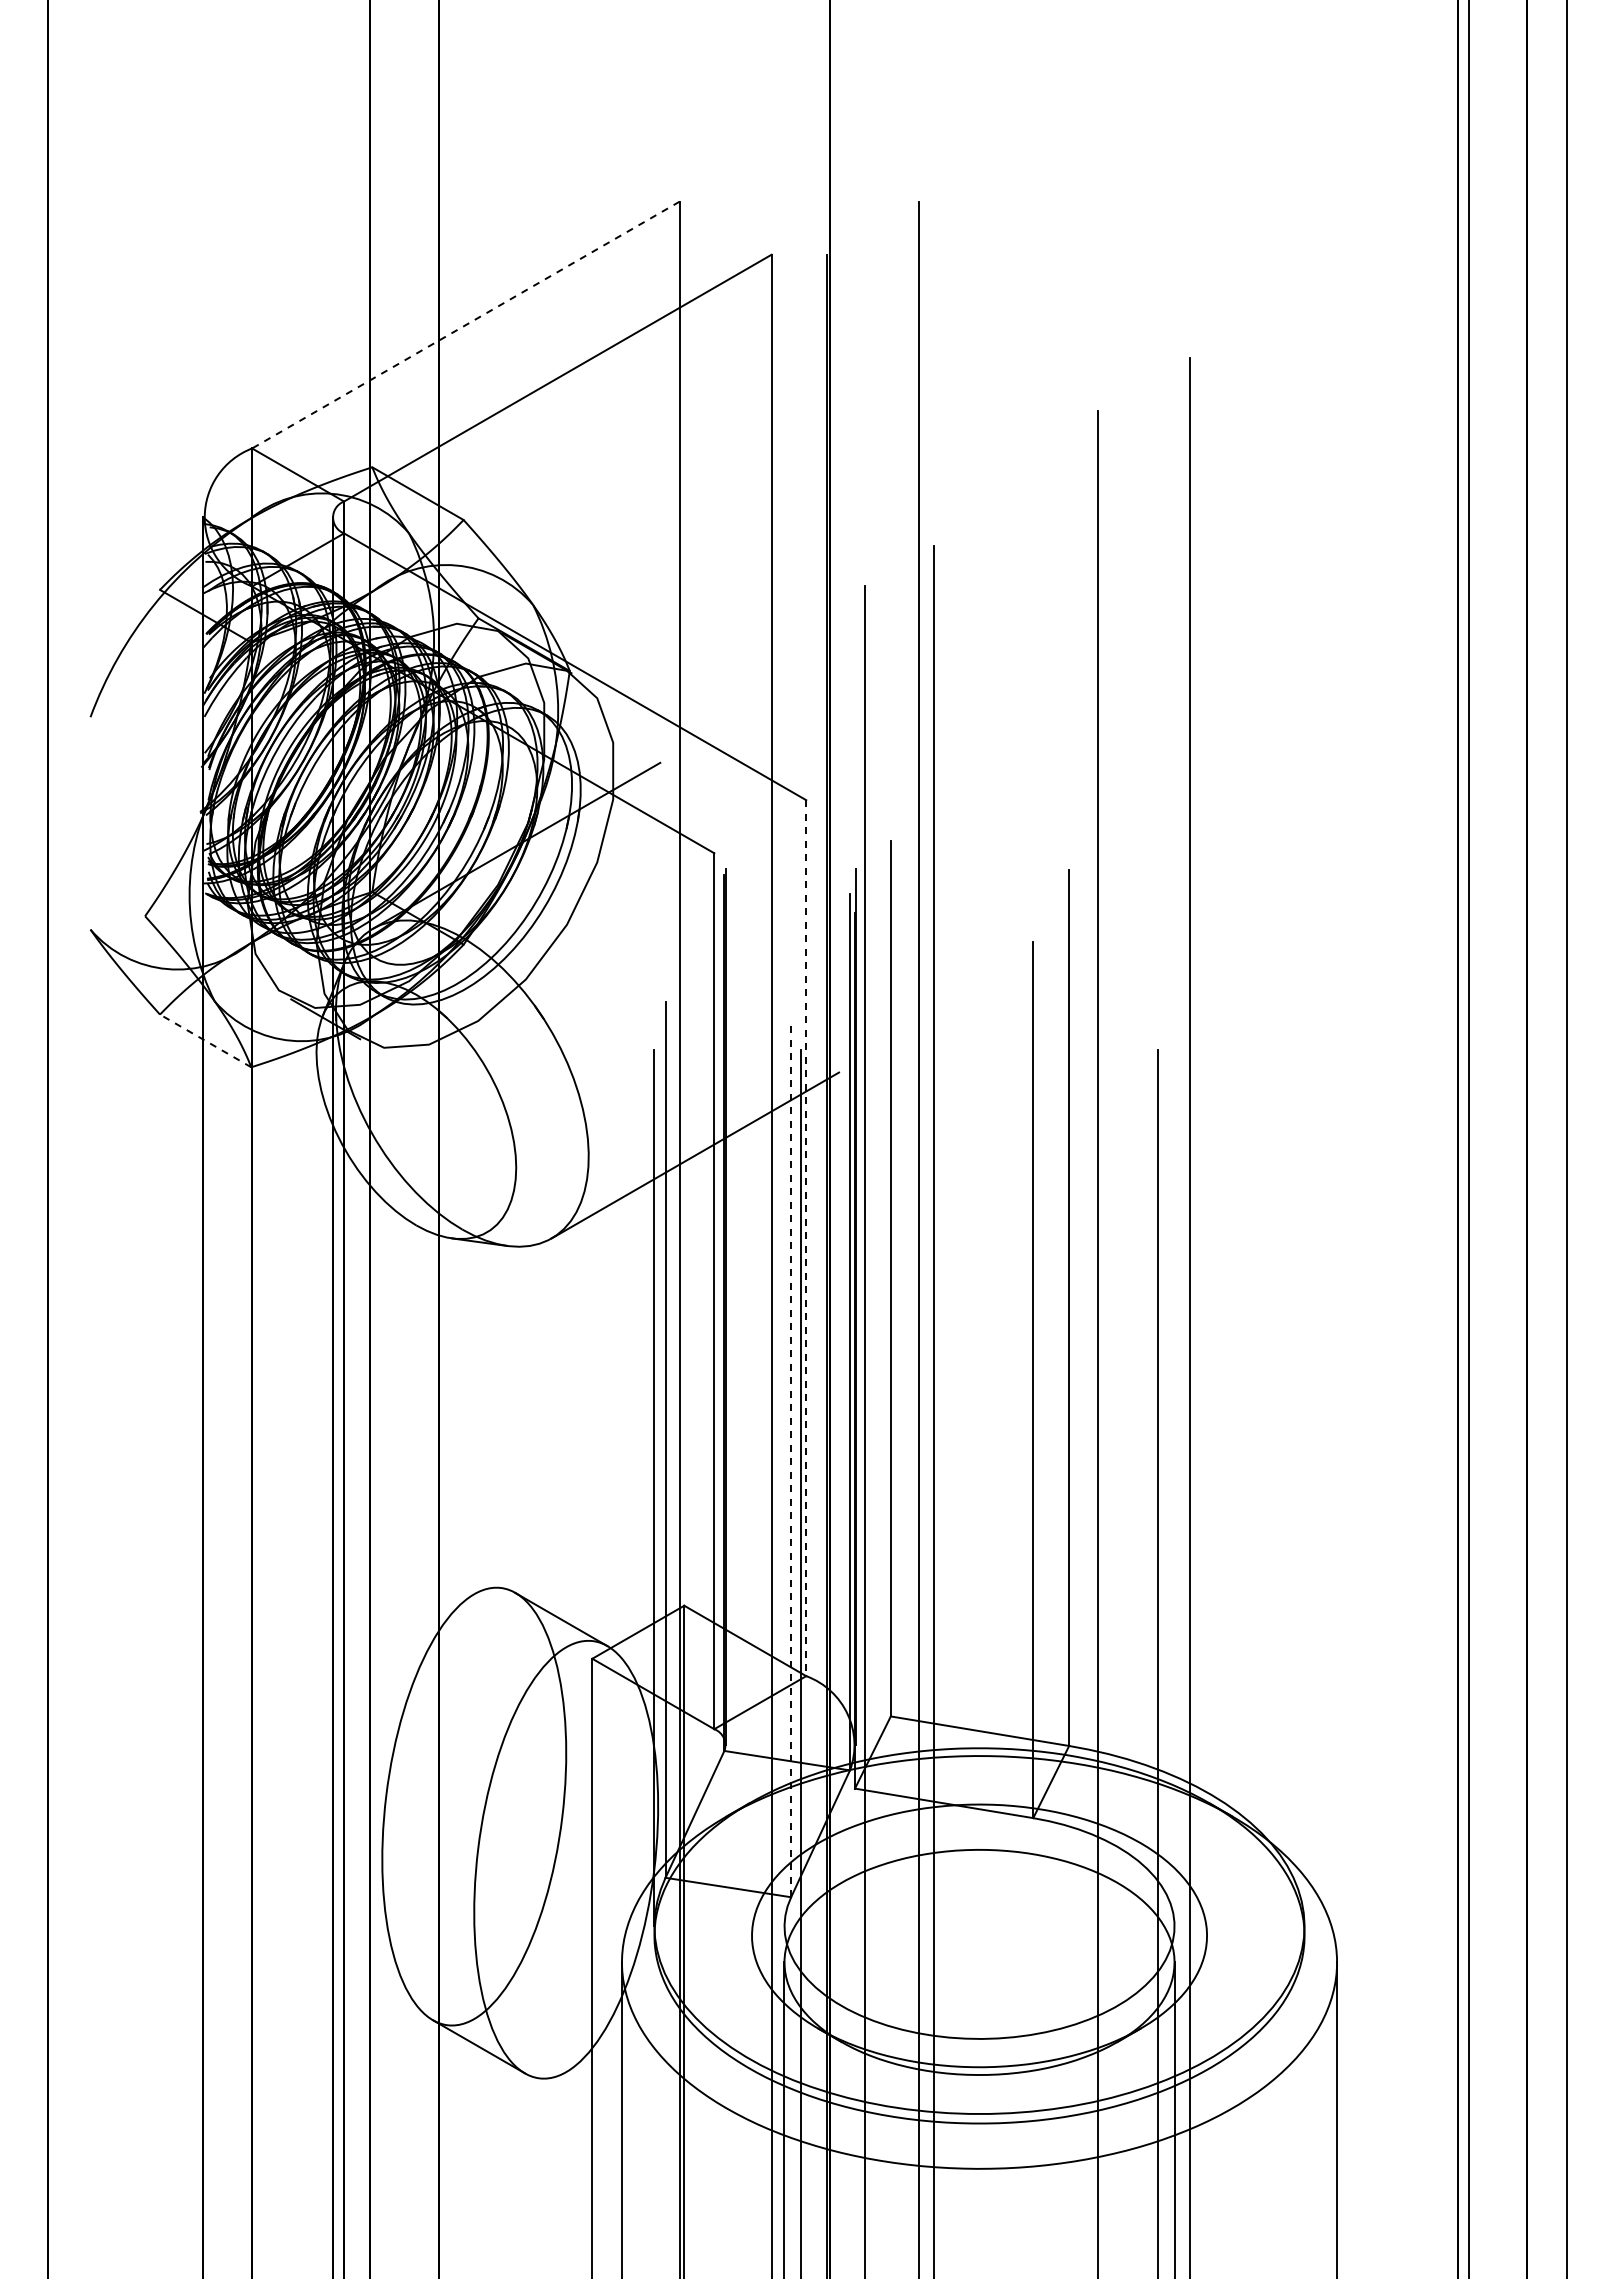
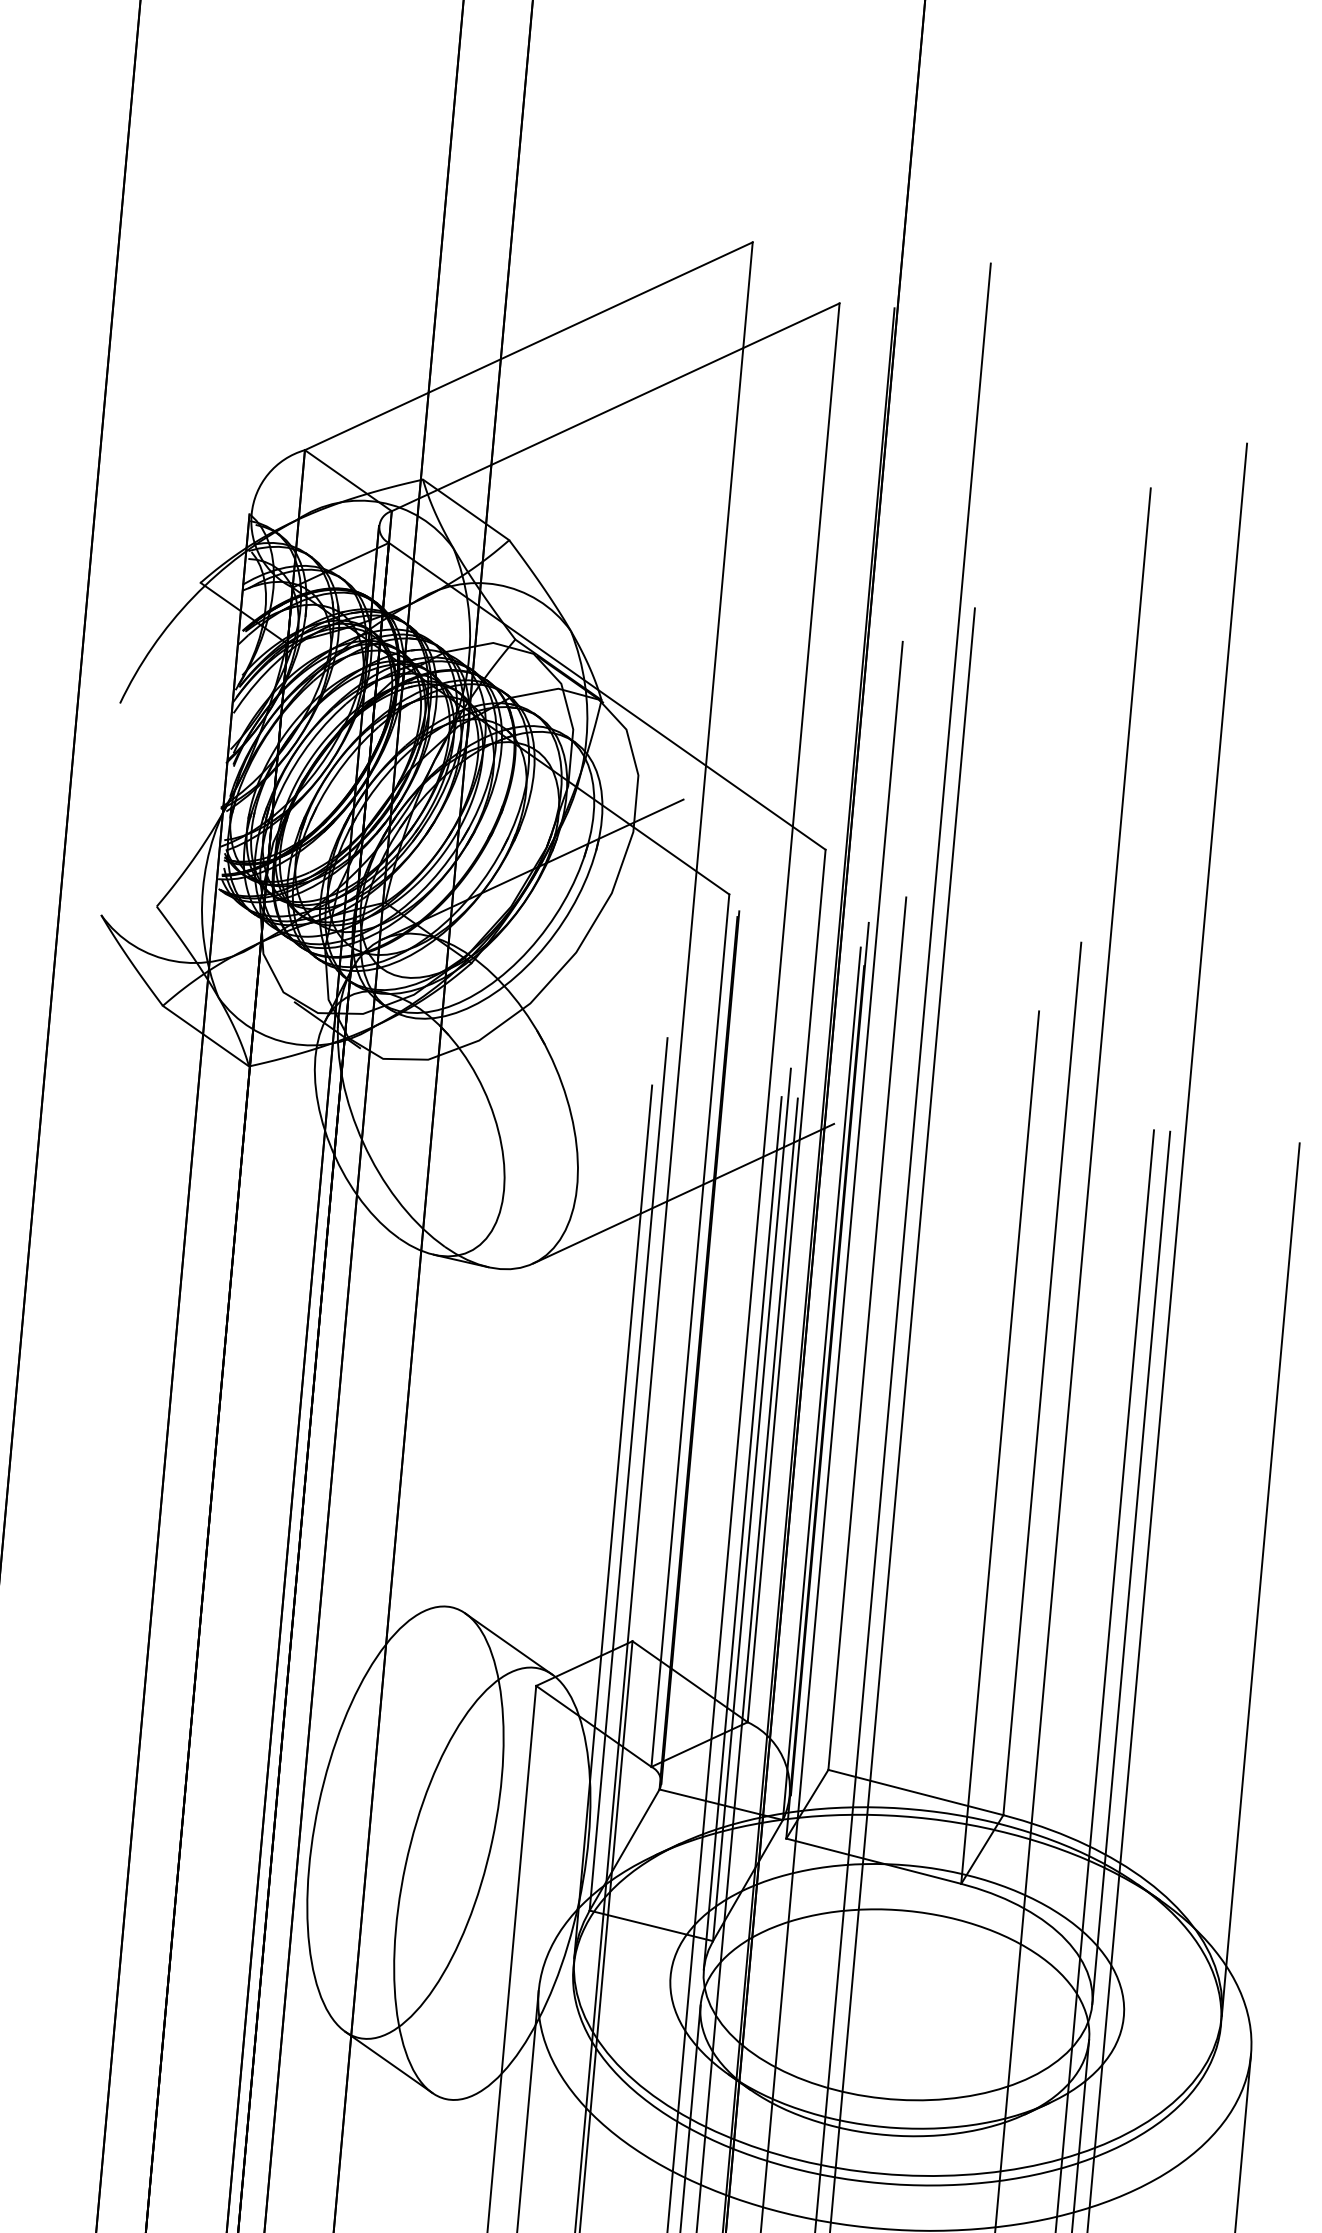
line: (465, 325) -> (528, 346), dashed -> solid
line: (205, 1040) -> (205, 1035), dashed -> solid
line: (806, 1238) -> (786, 1286), dashed -> solid
line: (791, 1459) -> (752, 1505), dashed -> solid
line: (784, 1488) -> (742, 1533), added
line: (1174, 1488) -> (1131, 1568), added
line: (1304, 1488) -> (1260, 1579), added

